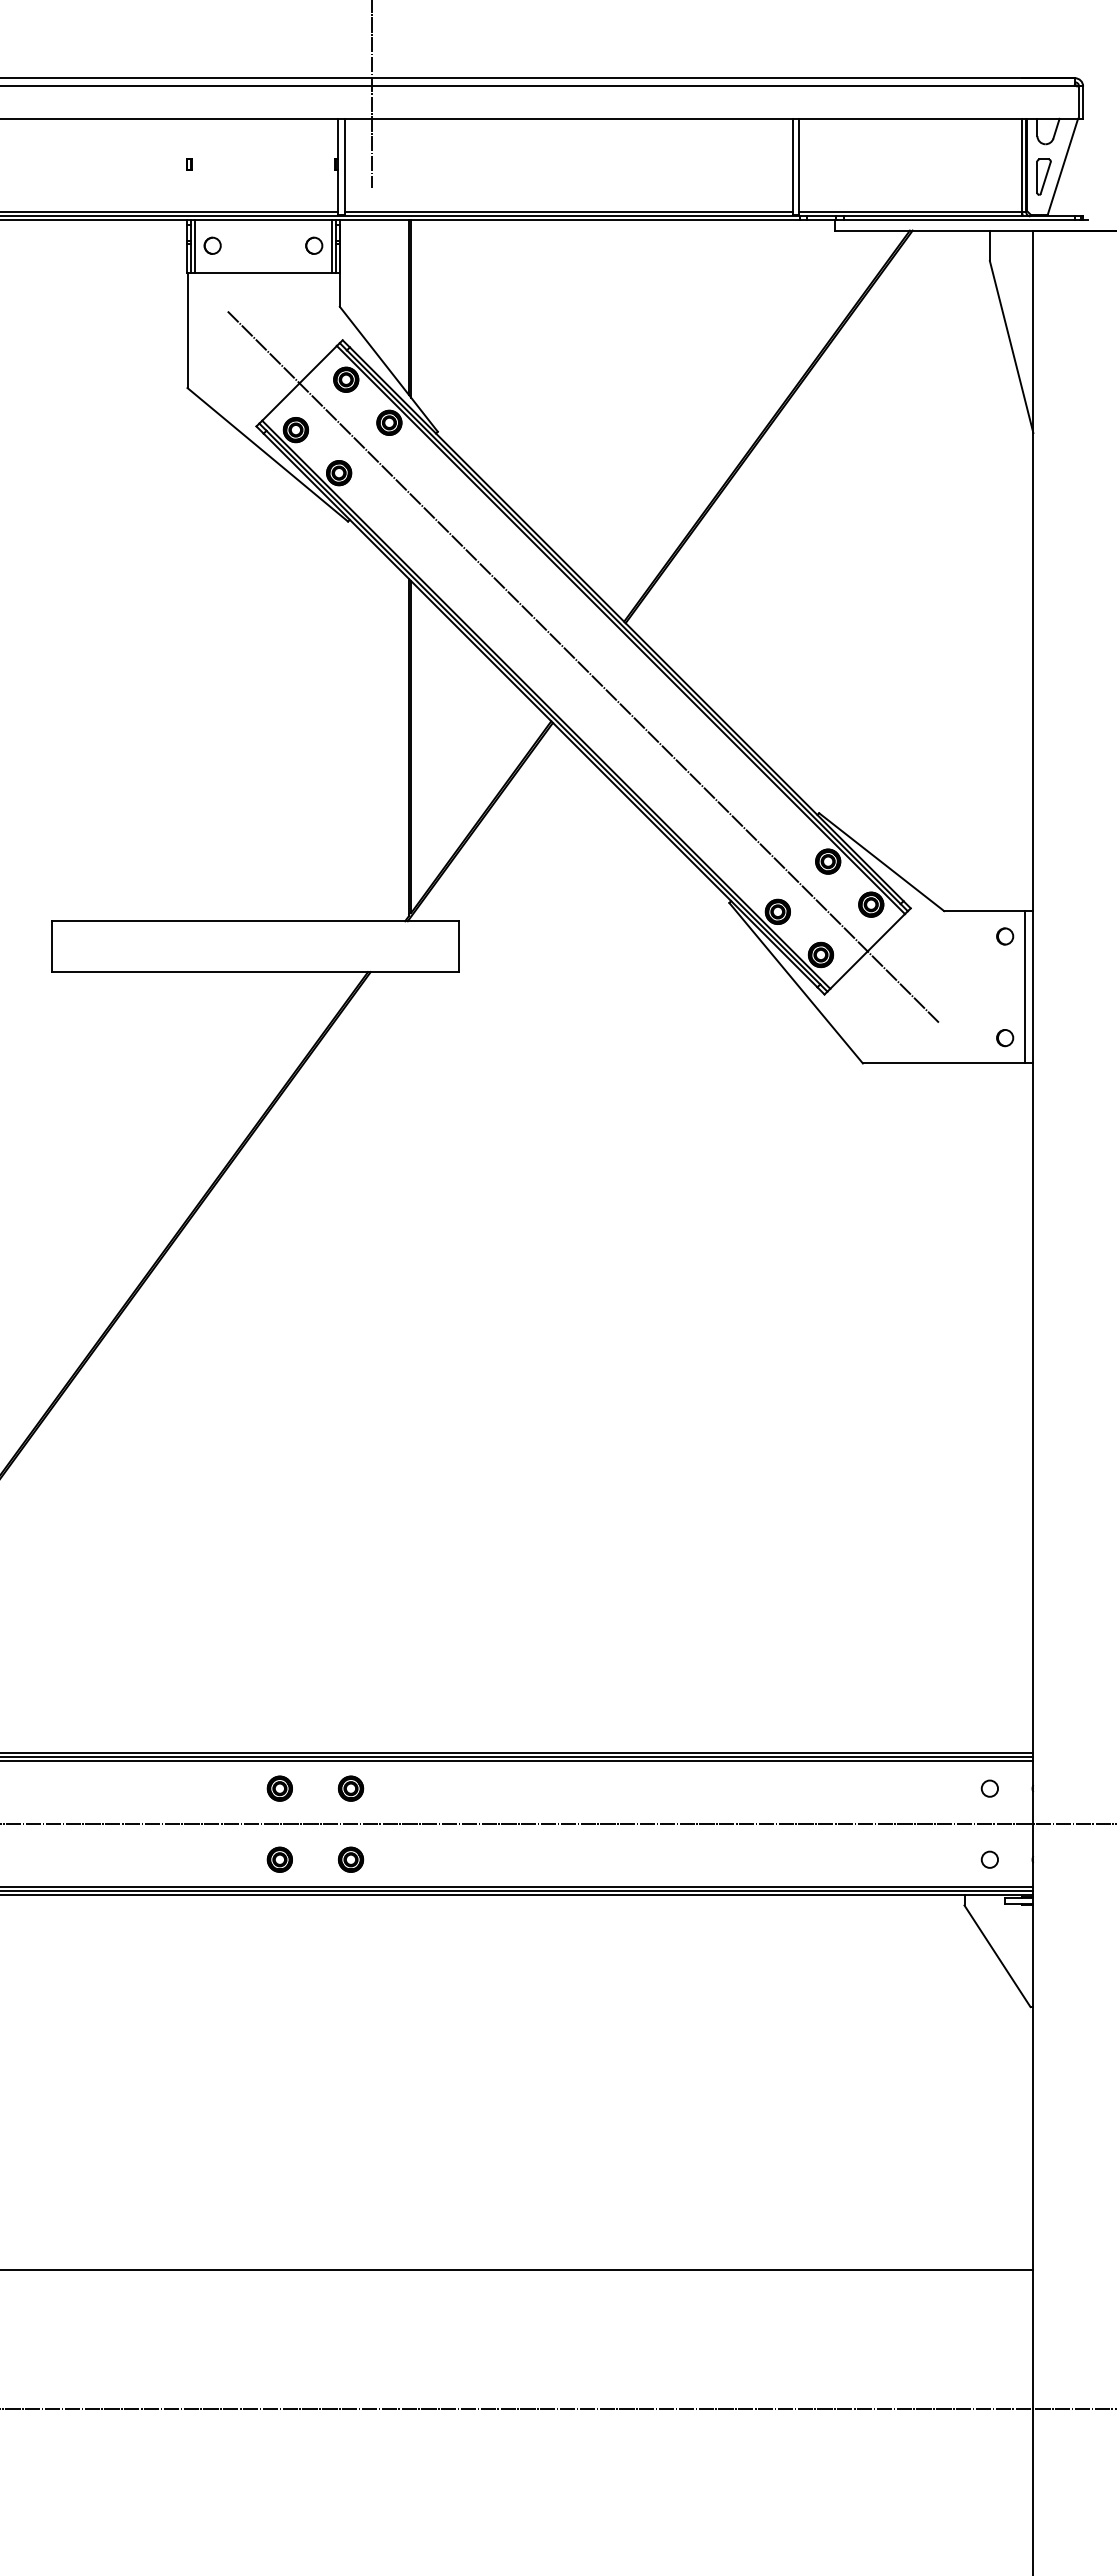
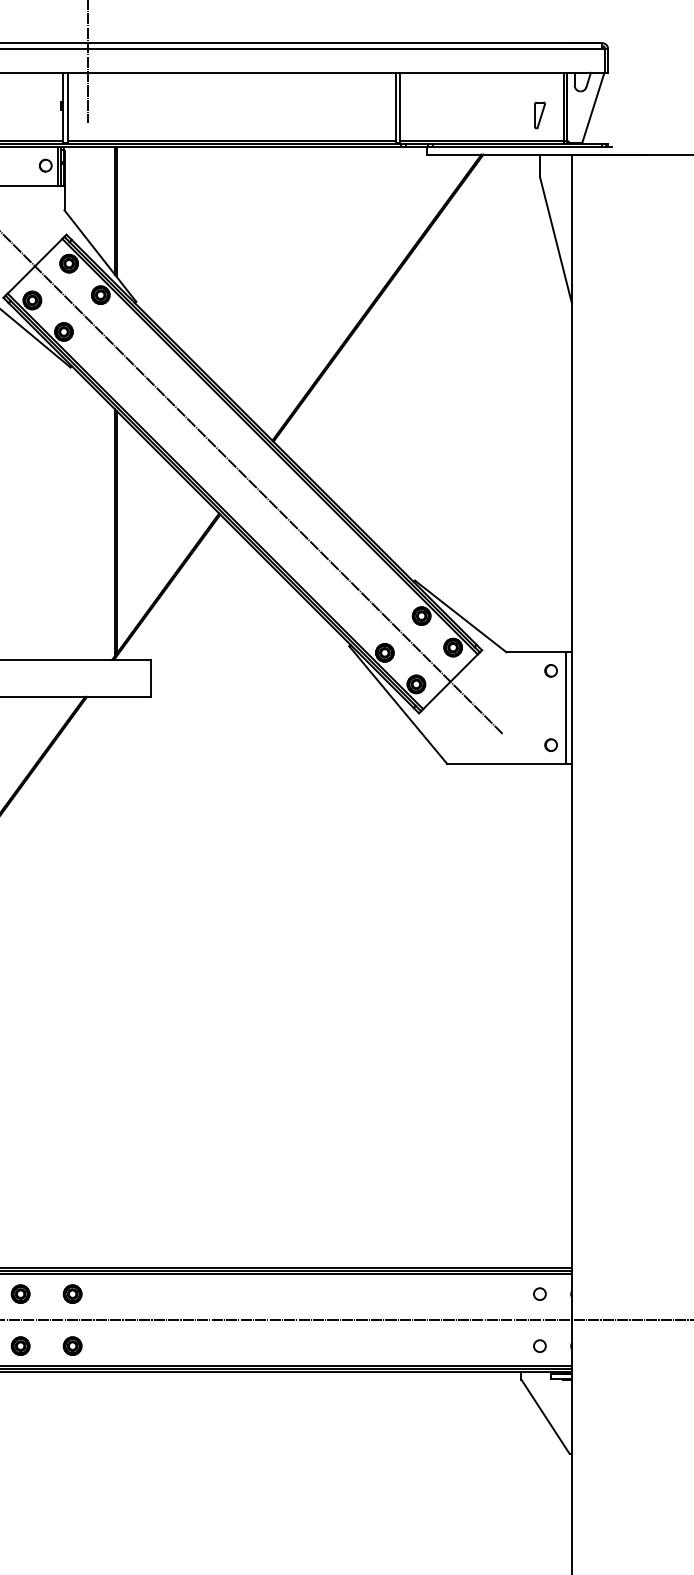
part: (1043, 176) -> (539, 115), moved

